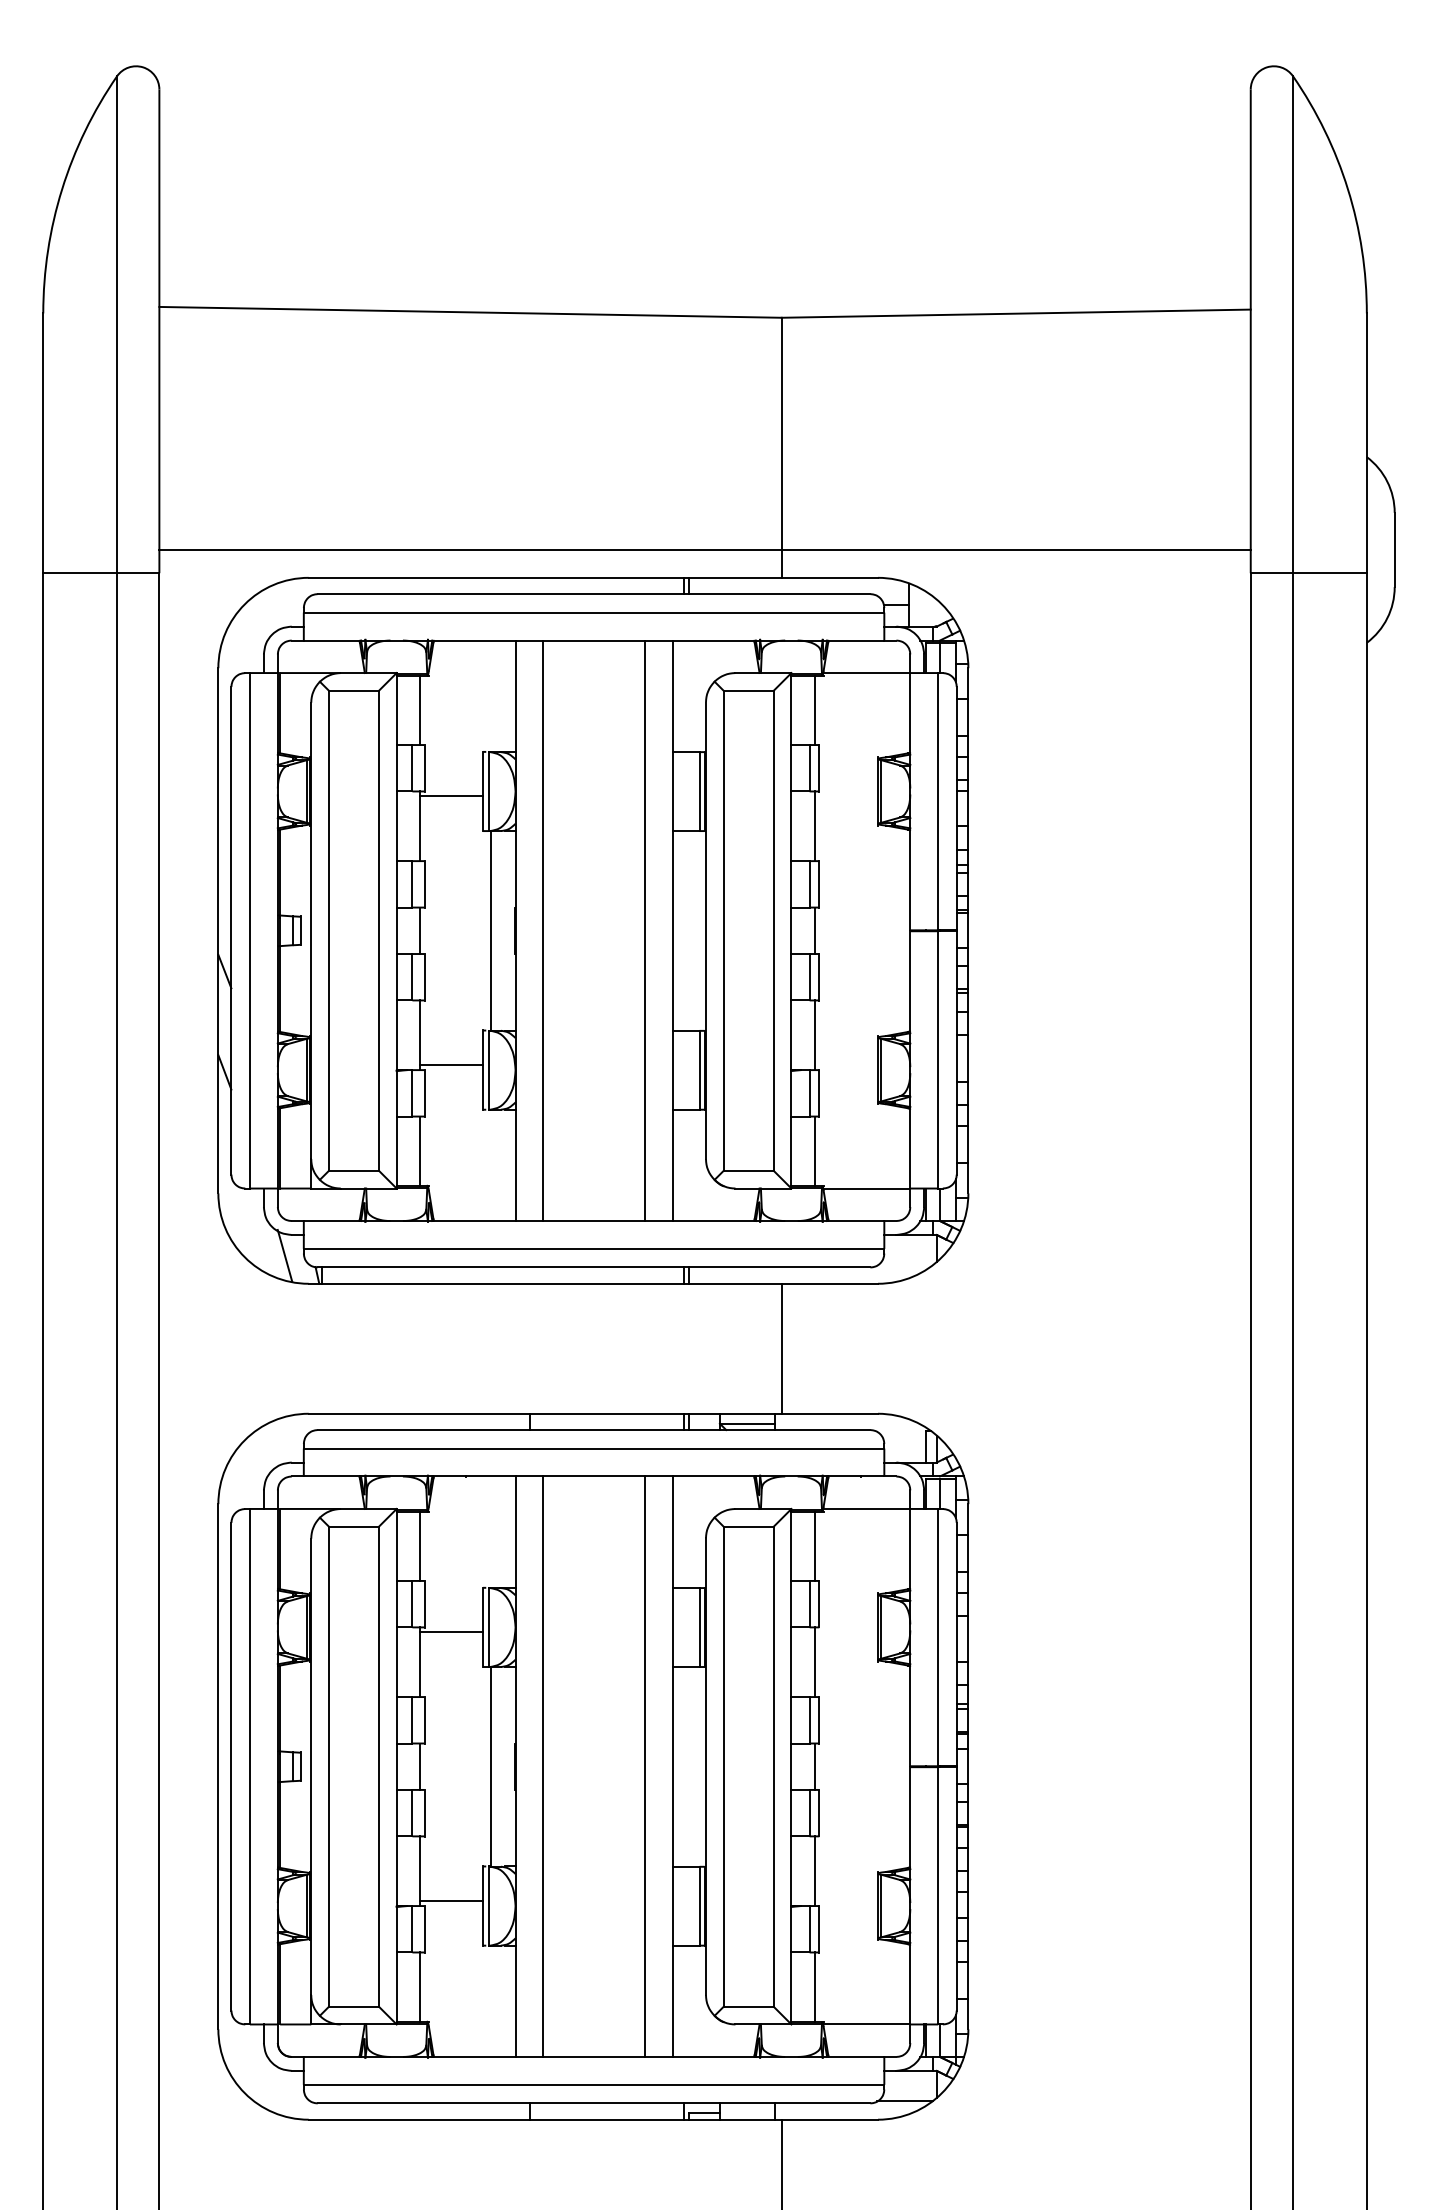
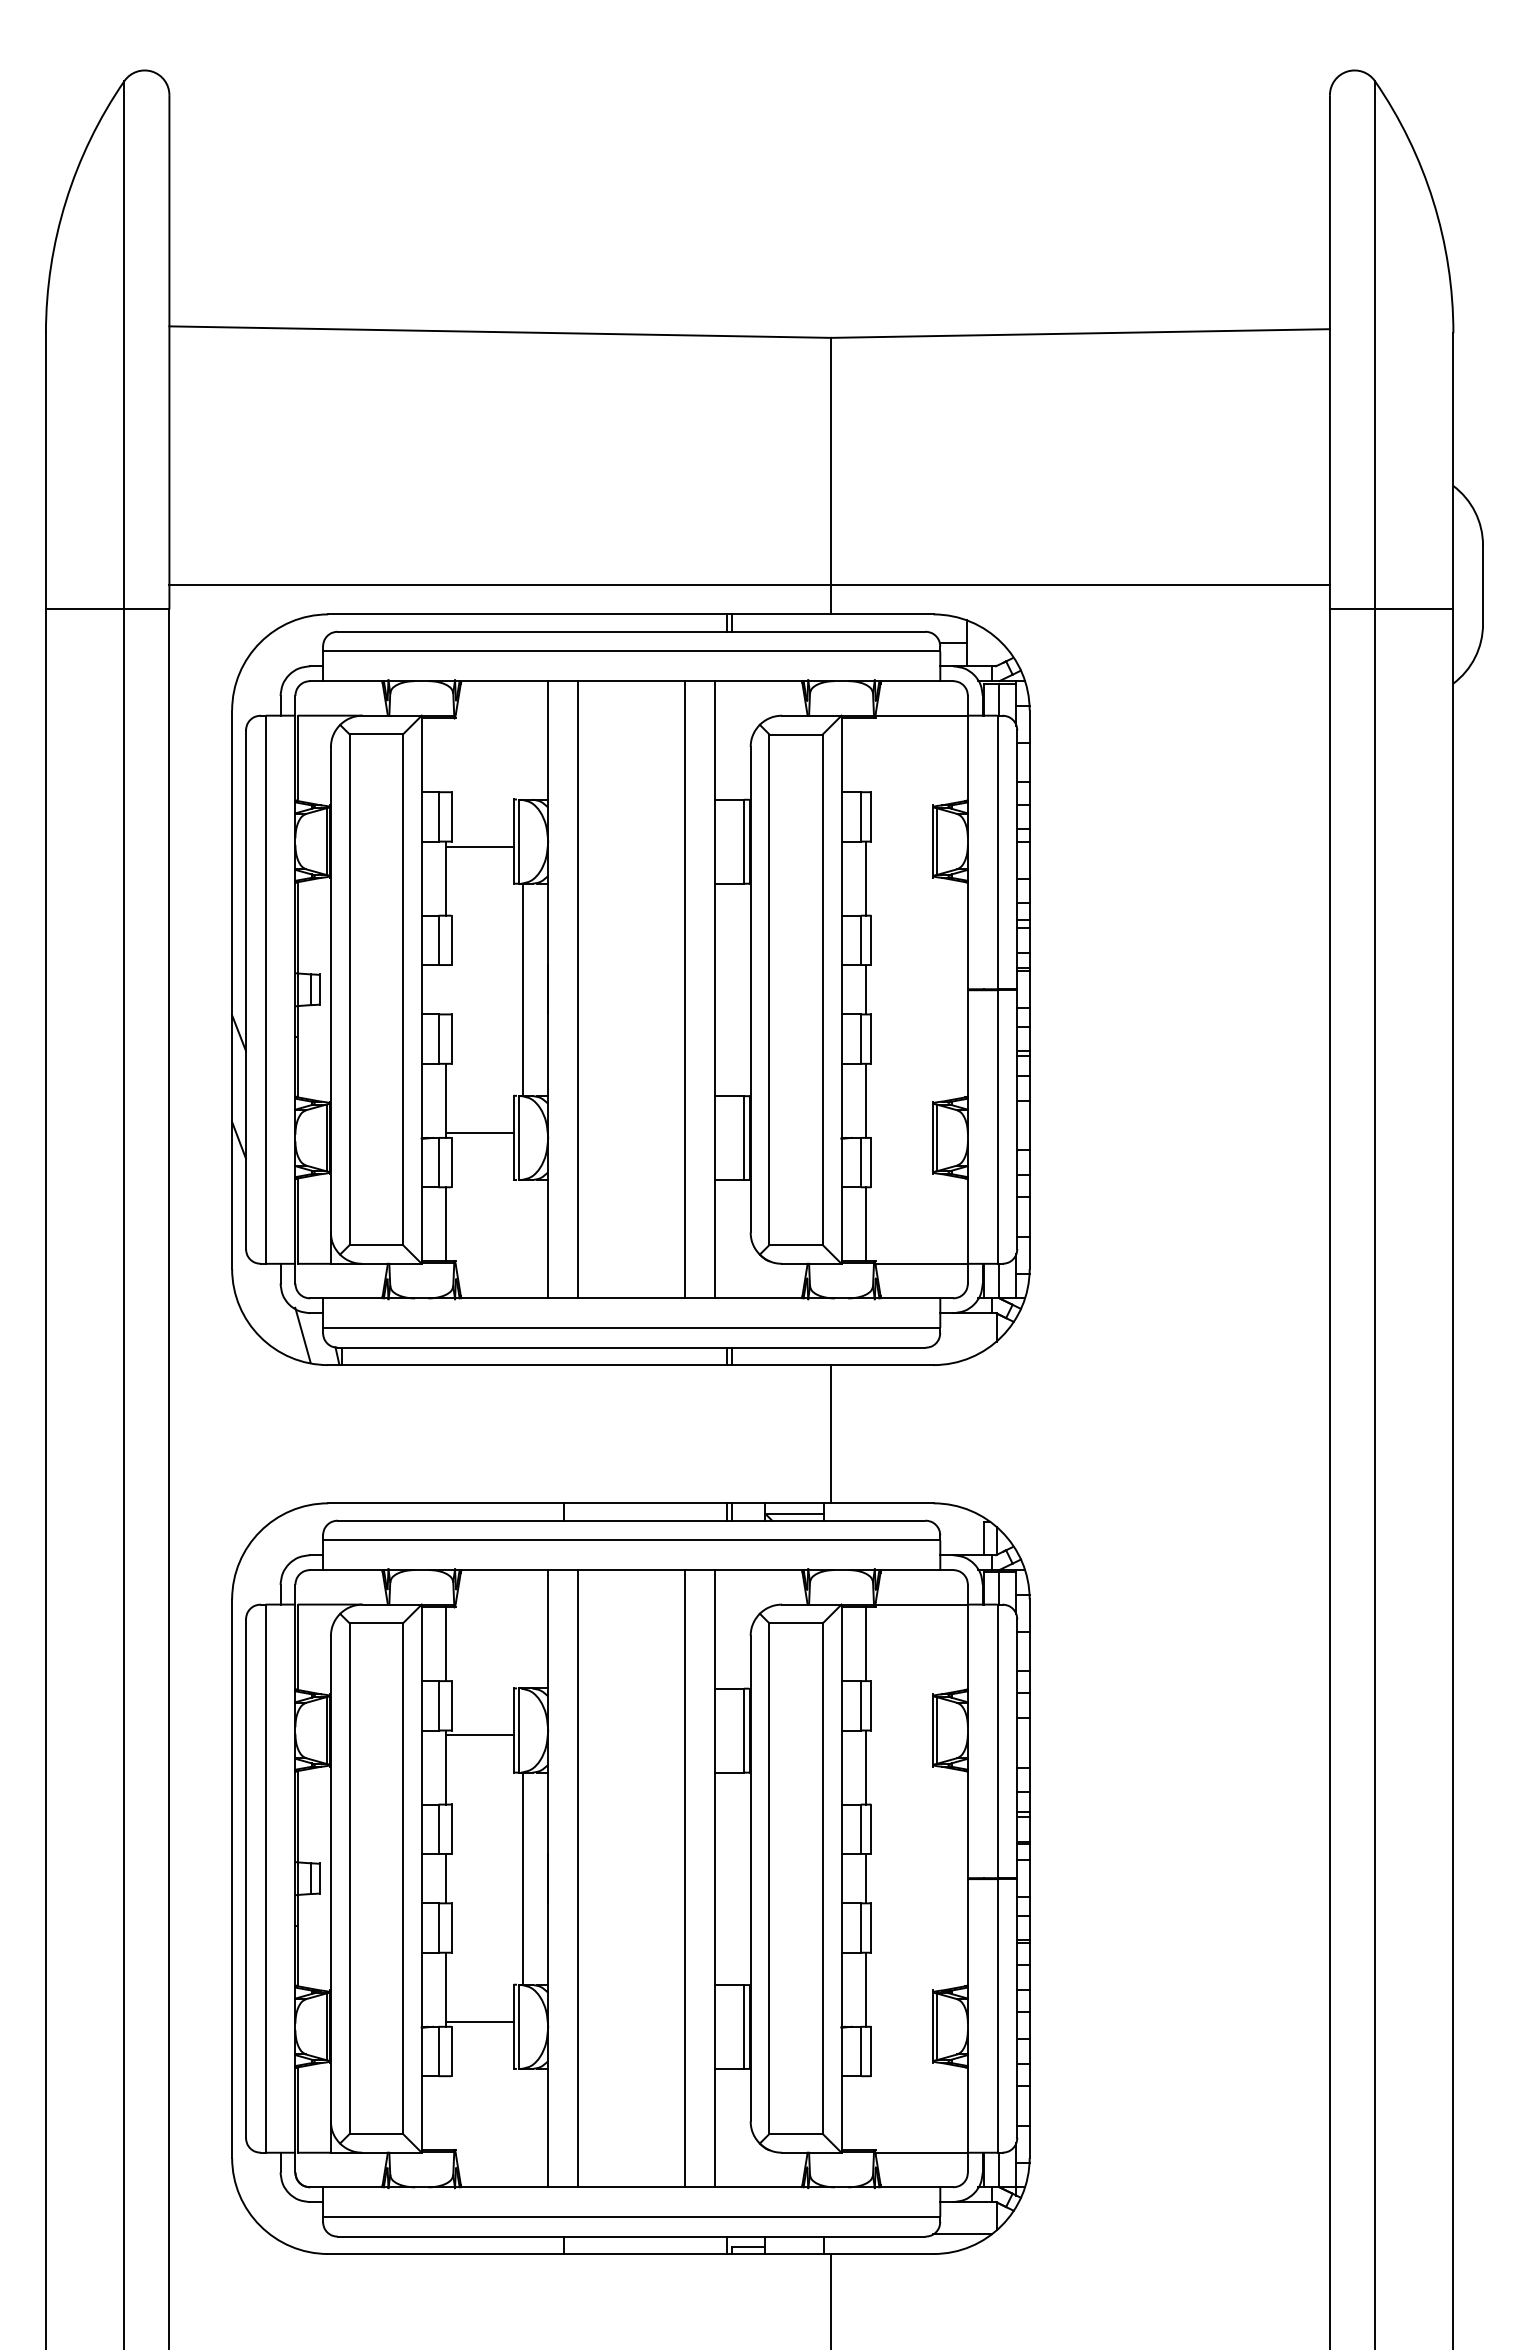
line: (419, 710) -> (446, 755), removed
line: (814, 710) -> (866, 755), removed
line: (419, 930) -> (446, 989), removed
line: (419, 1986) -> (446, 2112), removed
line: (814, 1986) -> (866, 2112), removed

